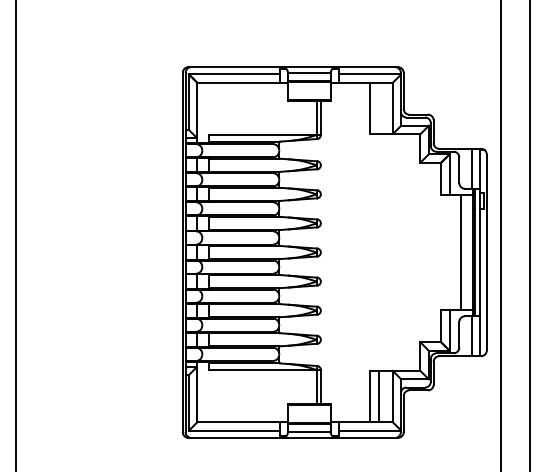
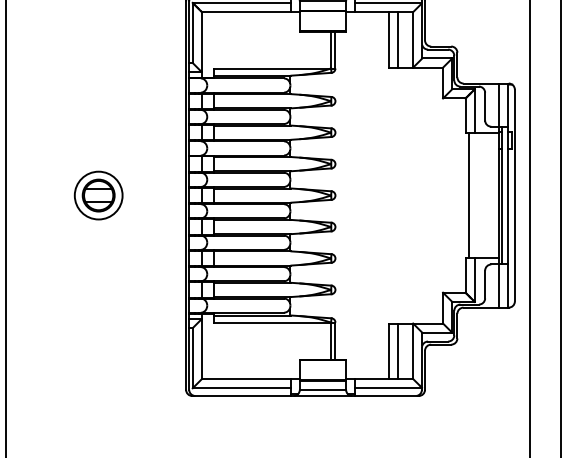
line: (378, 108) -> (397, 39), added
part: (101, 252) -> (98, 195), added
line: (461, 252) -> (469, 195), moved

